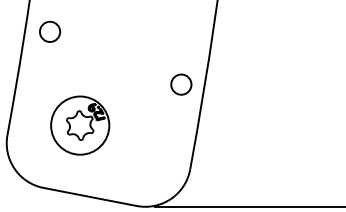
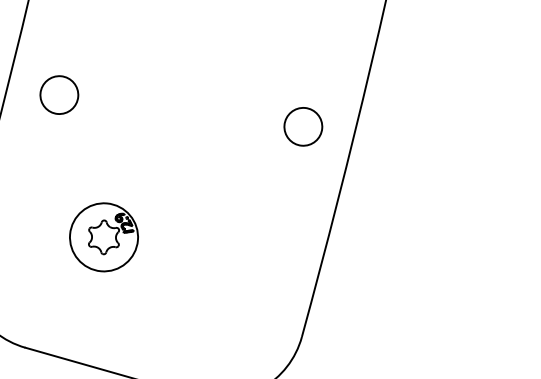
circle: (50, 31) -> (60, 94), moved
circle: (181, 84) -> (303, 126), moved
part: (80, 125) -> (104, 237), size x0.62

